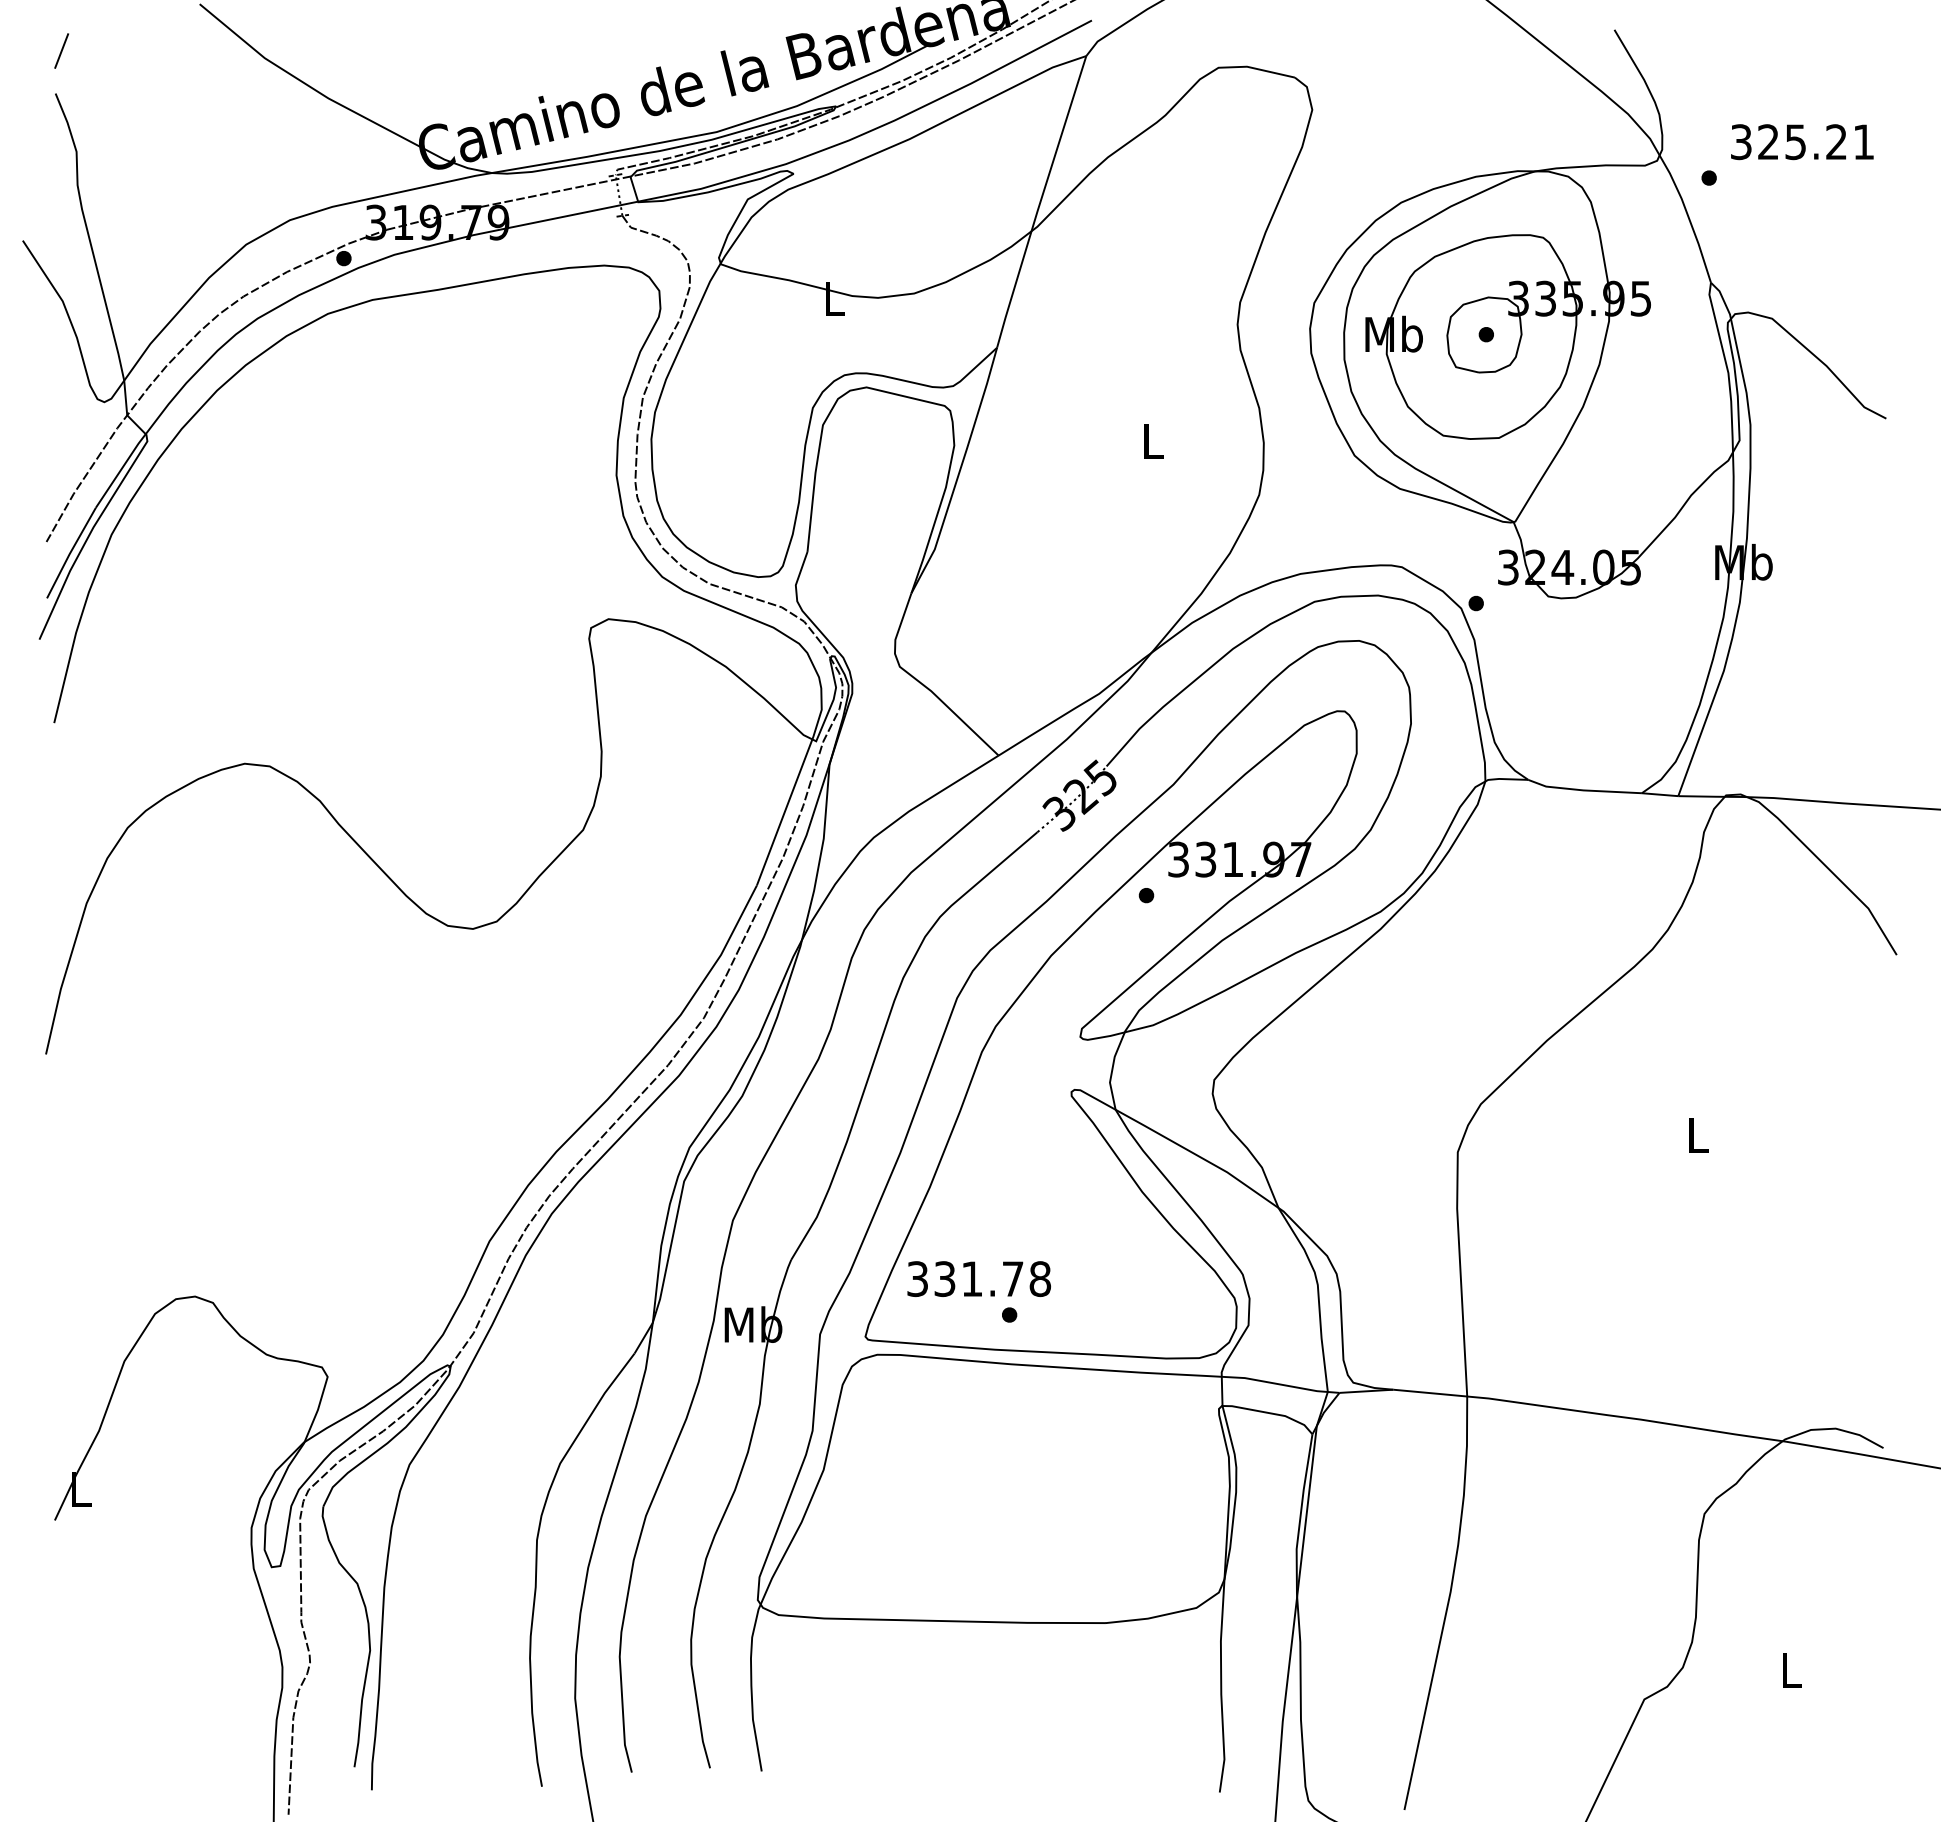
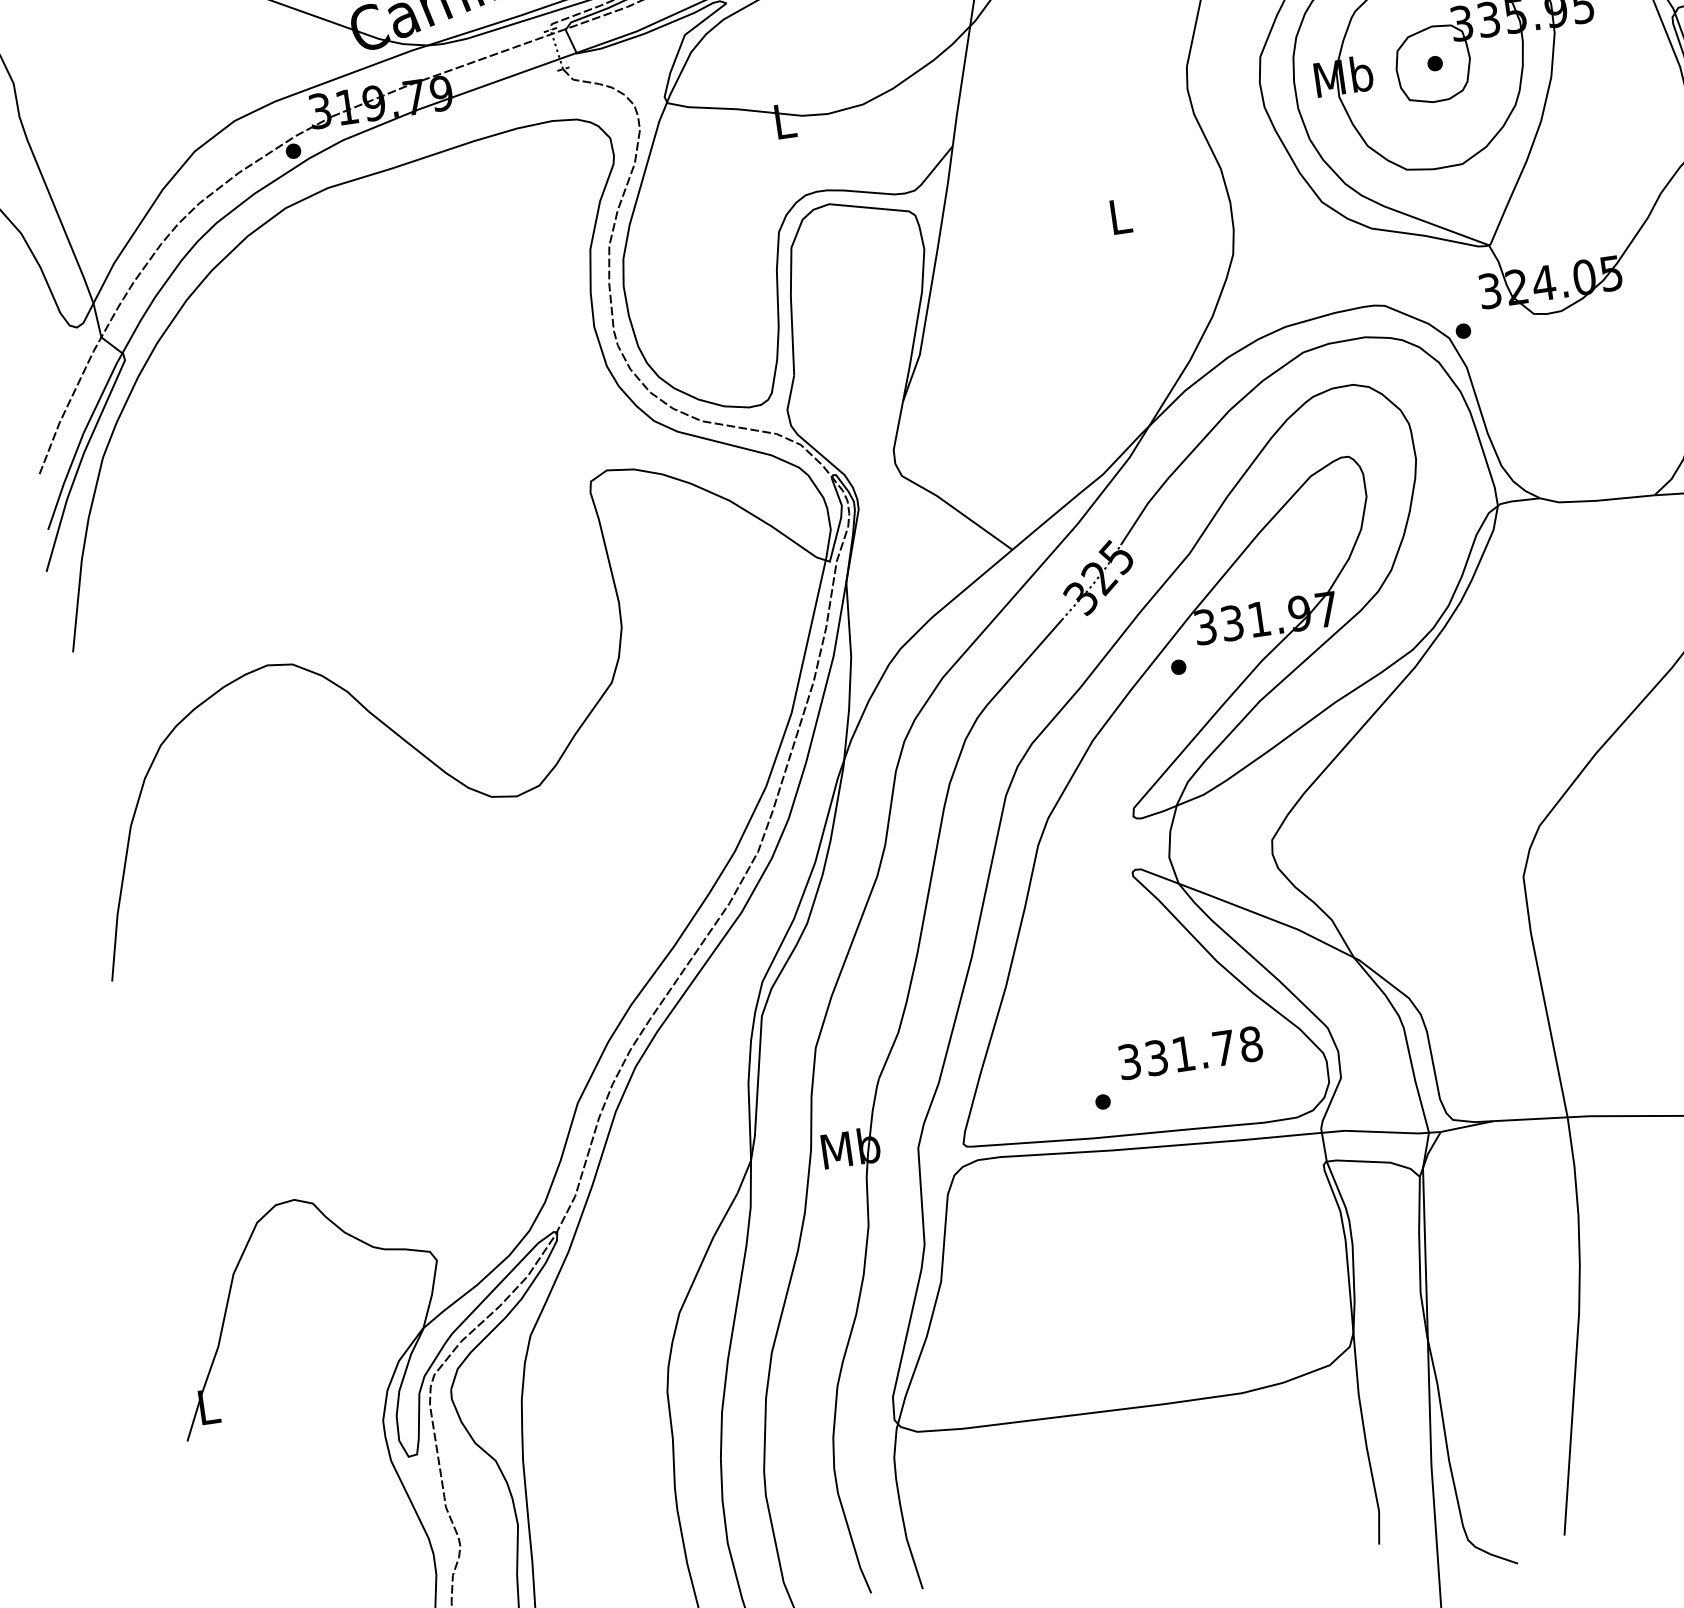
text: (978, 1278) -> (1189, 1052), moved

